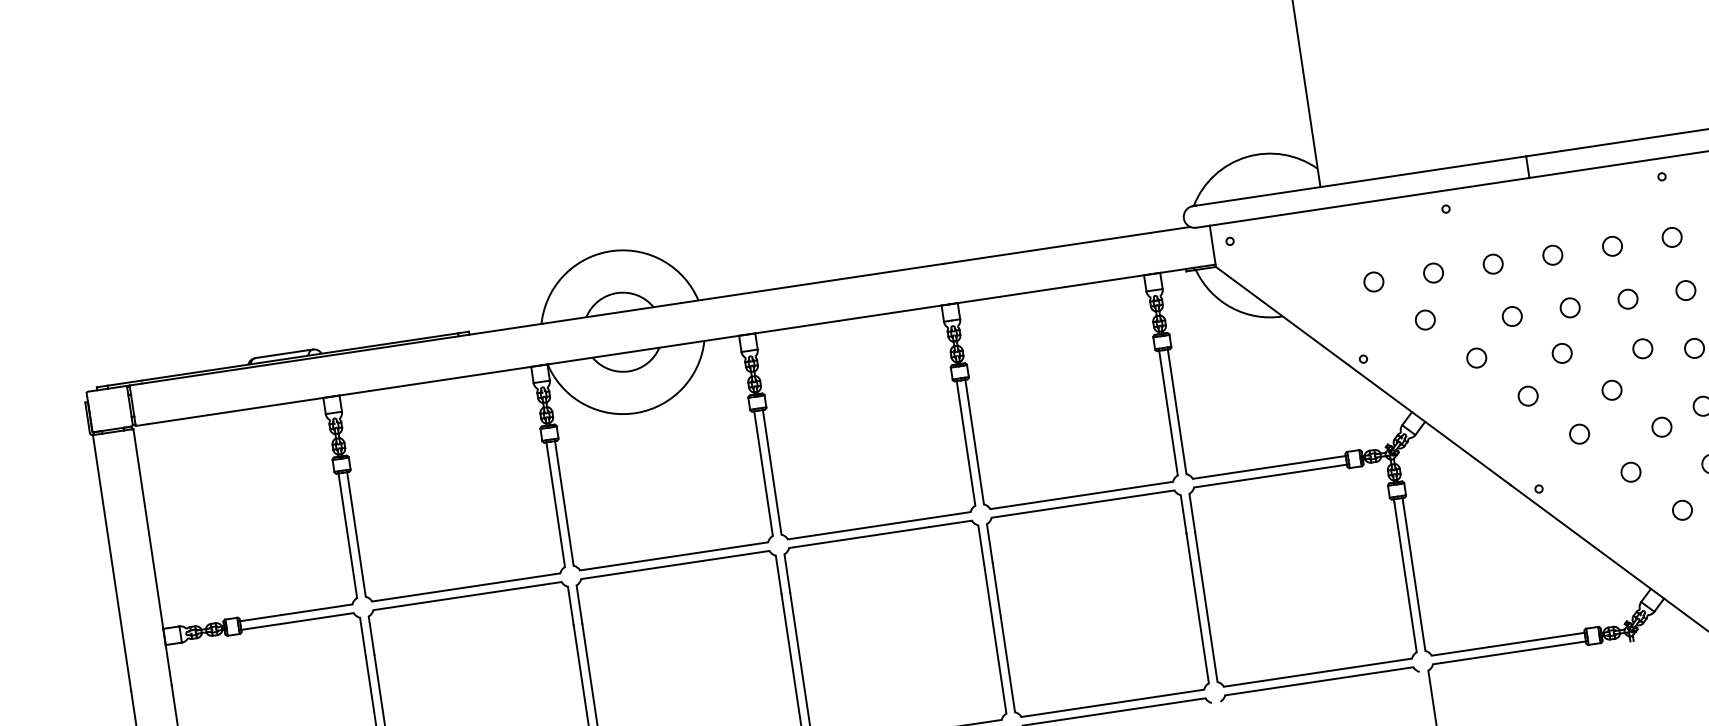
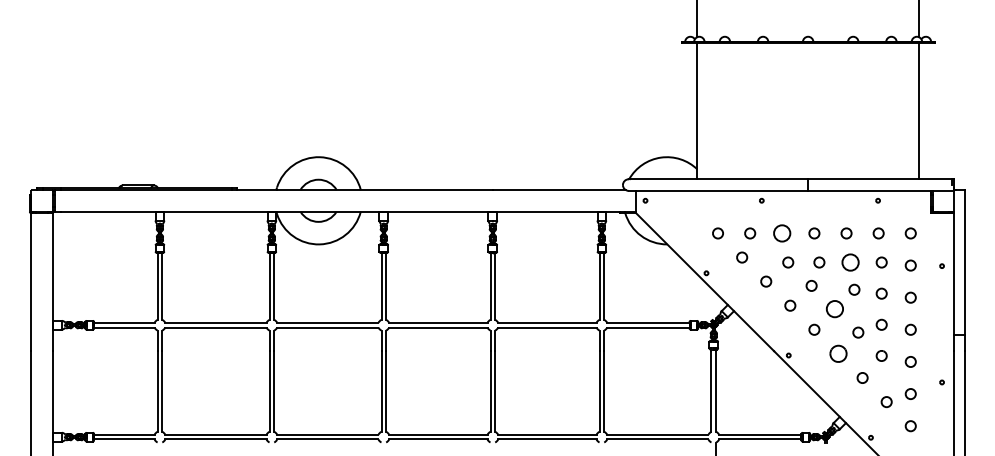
part: (1493, 264) -> (782, 233), size x1.6
part: (1627, 299) -> (850, 262), size x1.6
part: (1611, 390) -> (834, 309), size x1.6
part: (1630, 471) -> (838, 353), size x1.6

